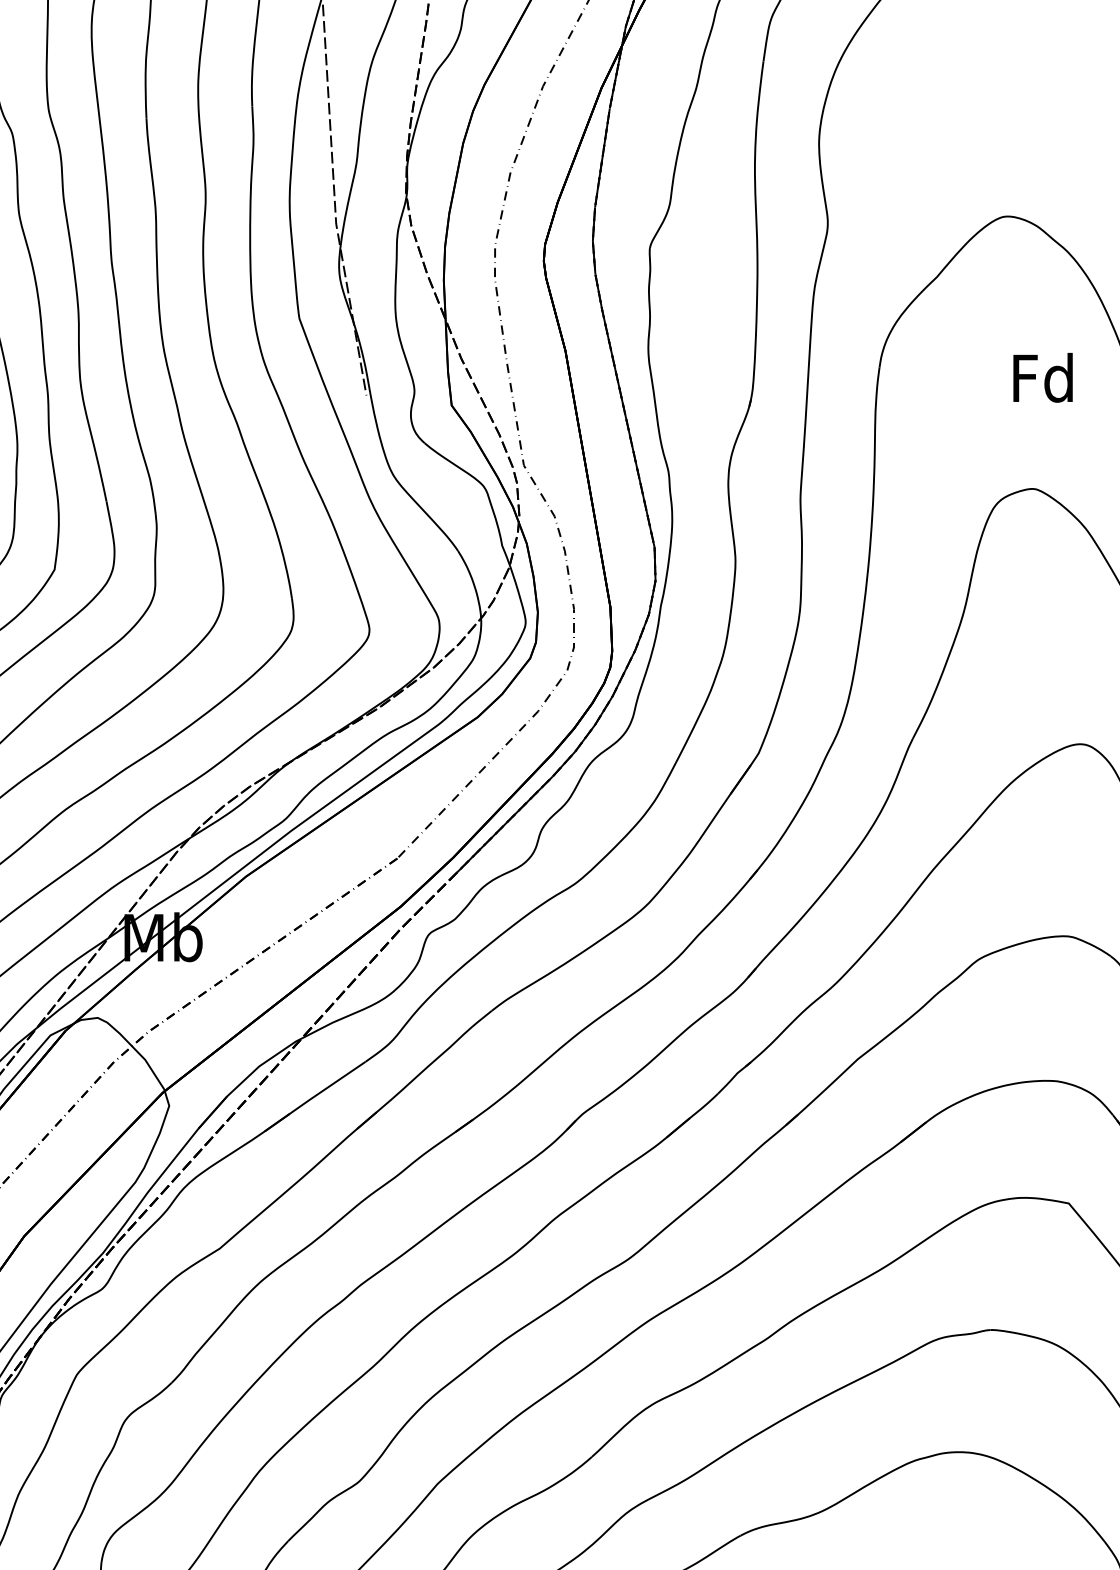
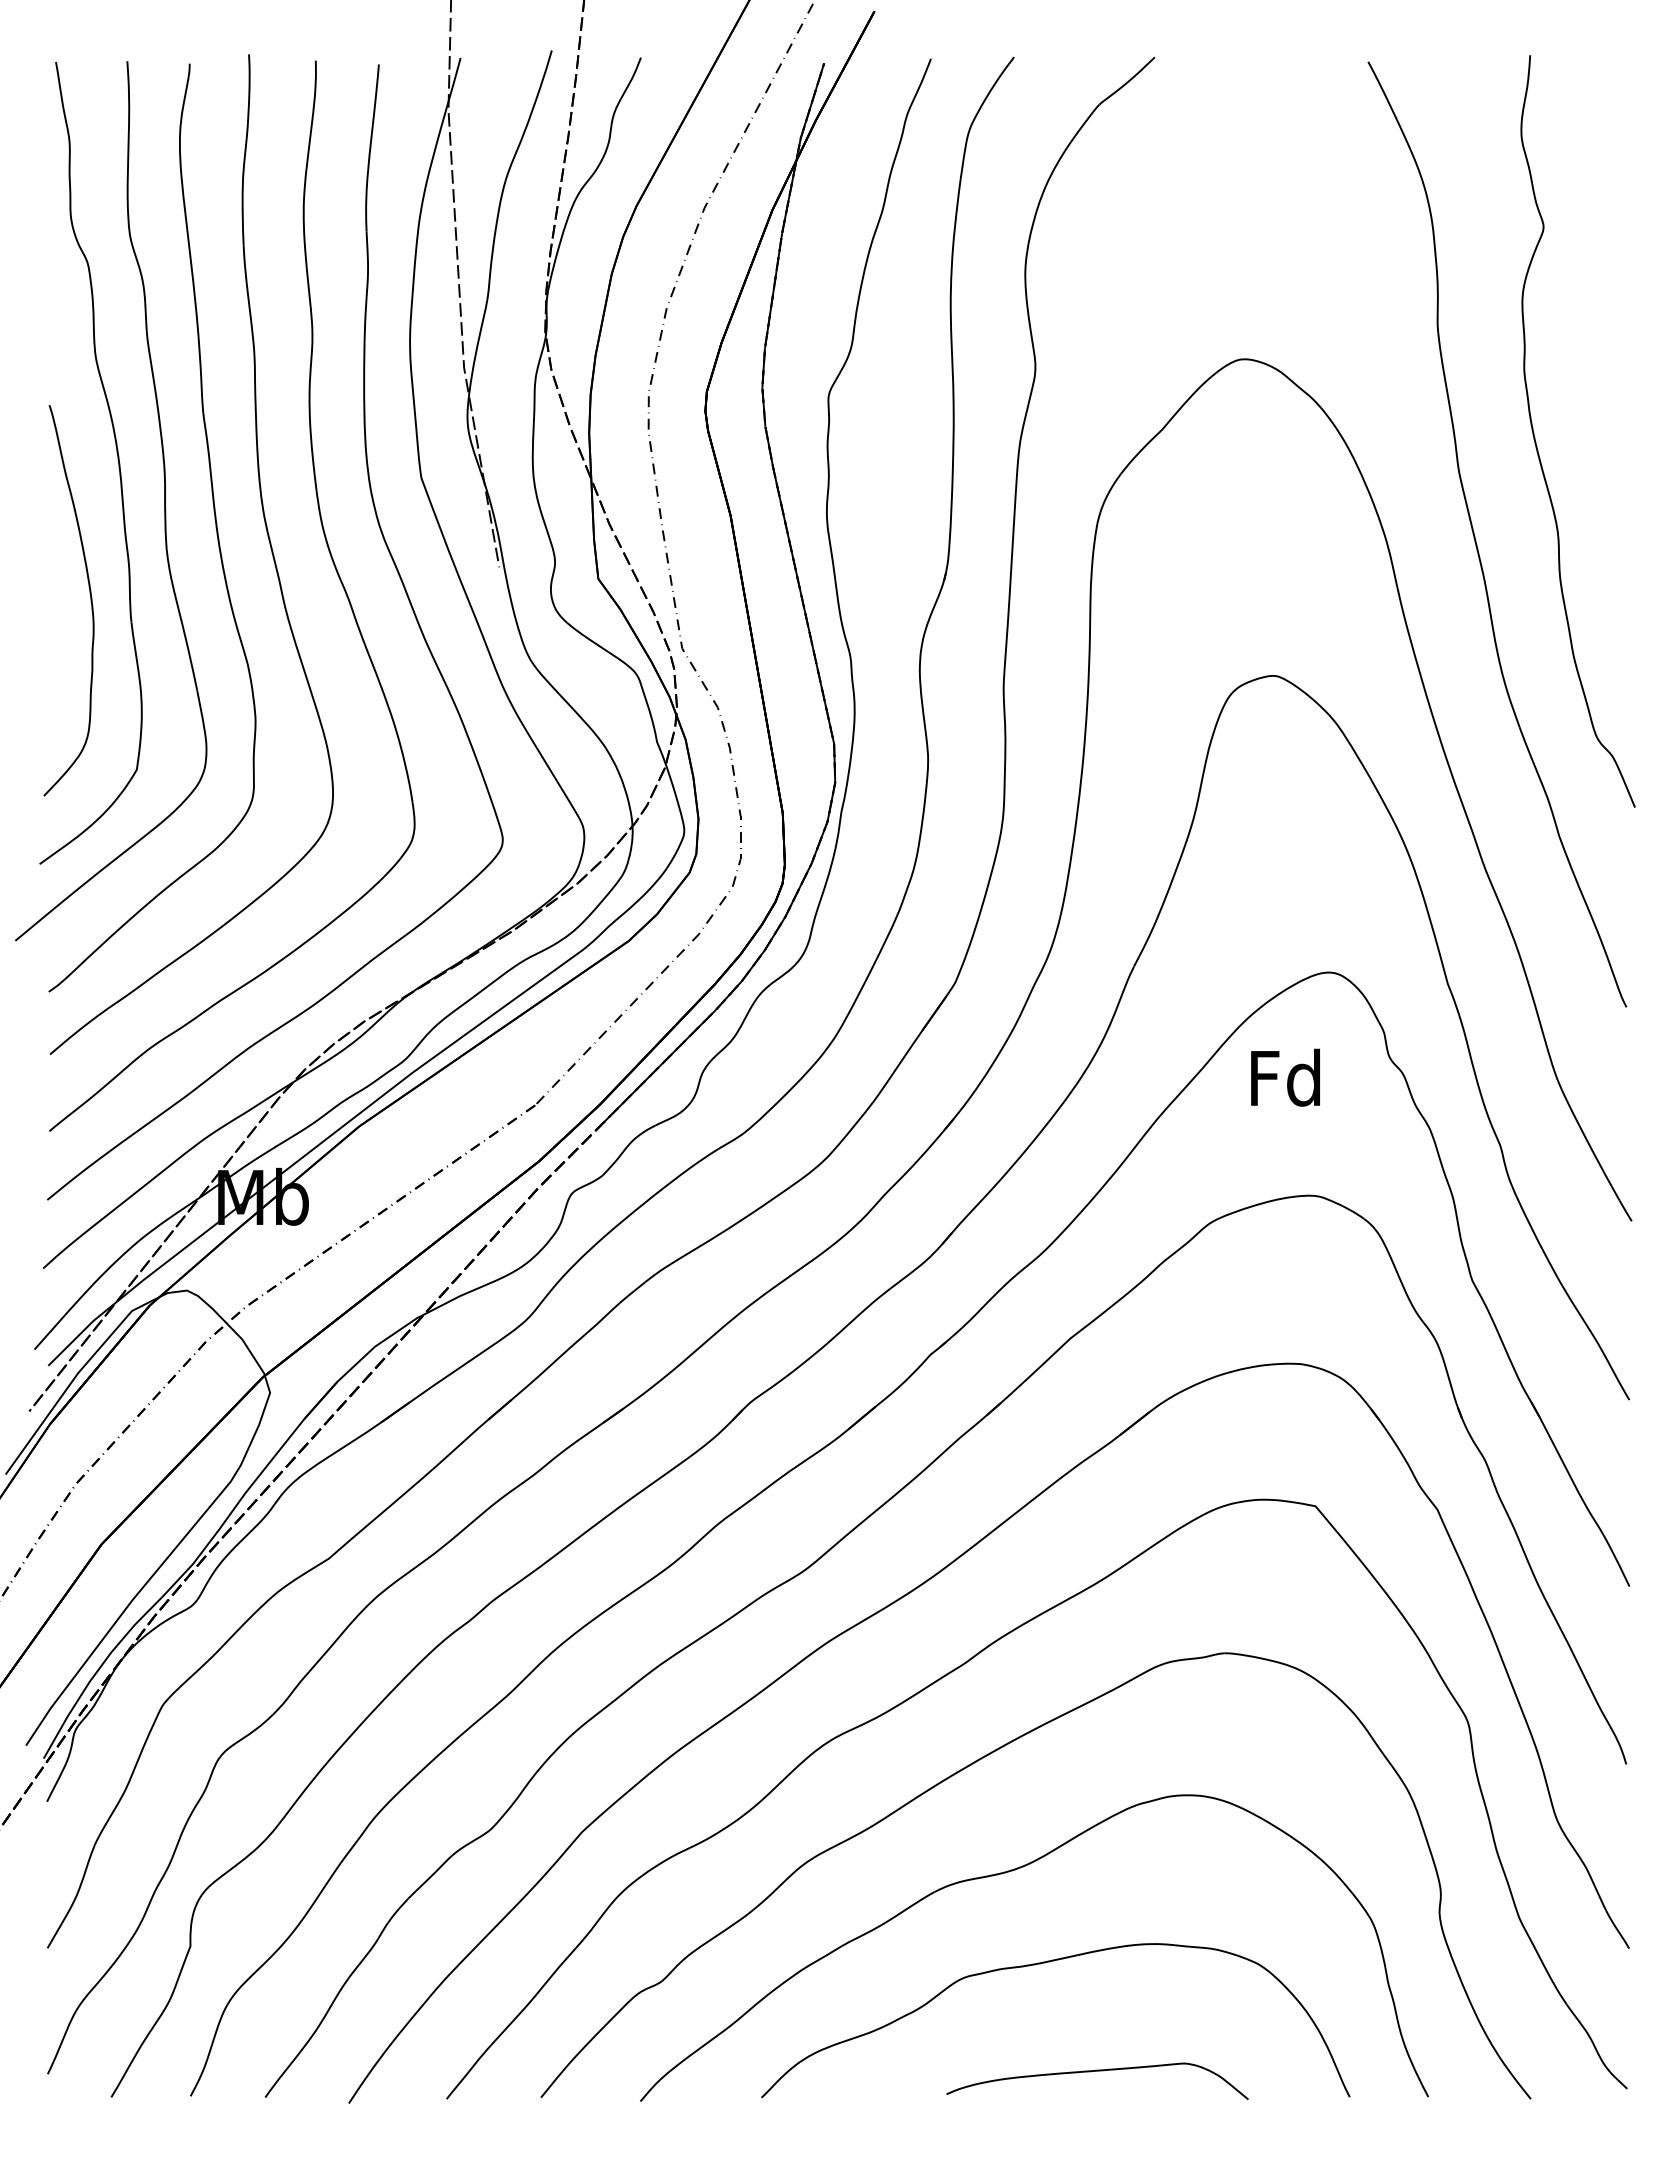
text: (1043, 377) -> (1285, 1077), moved

